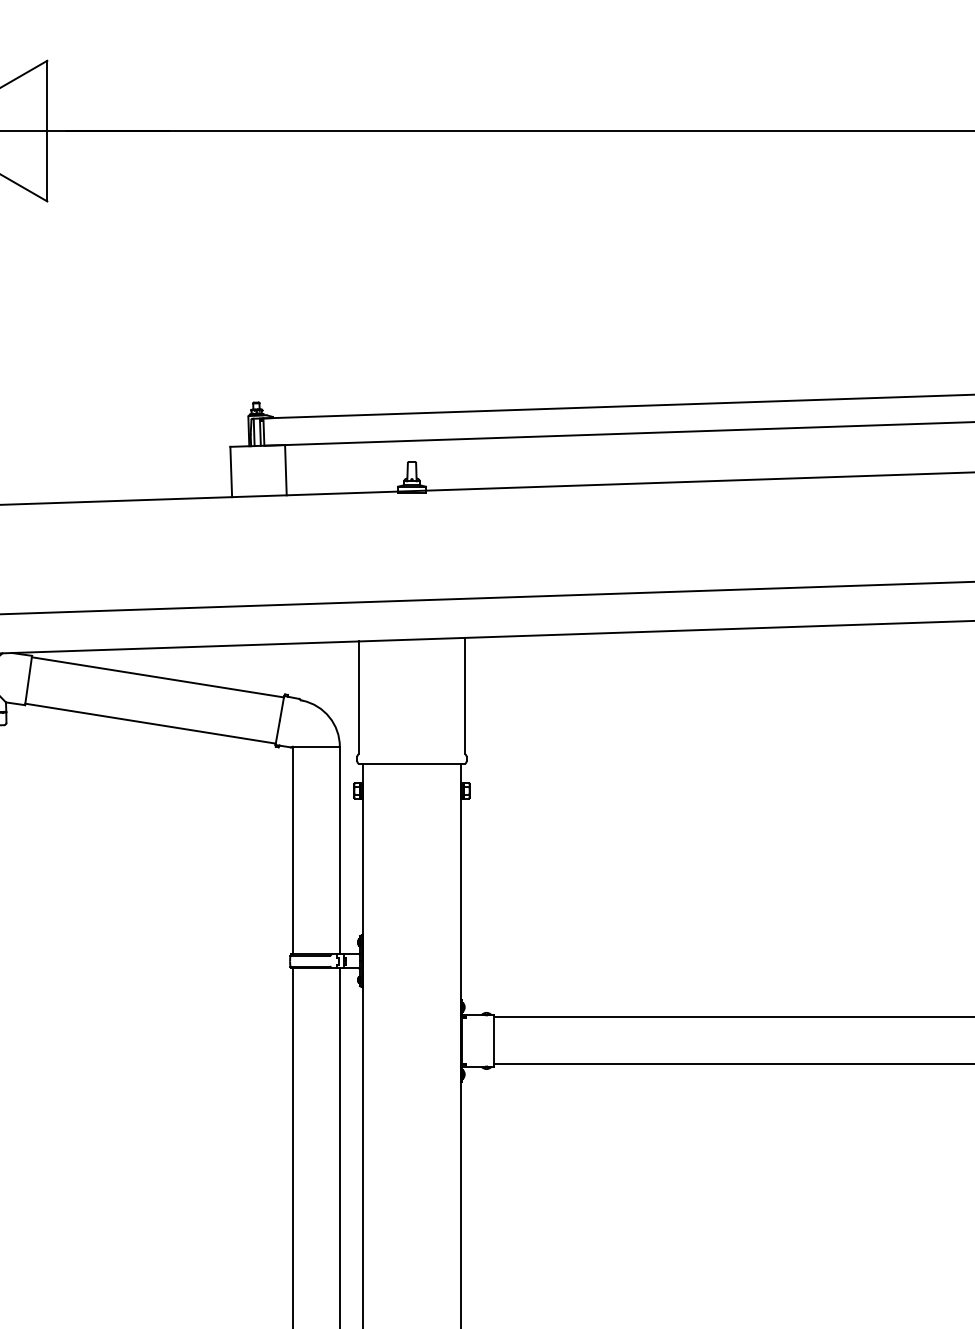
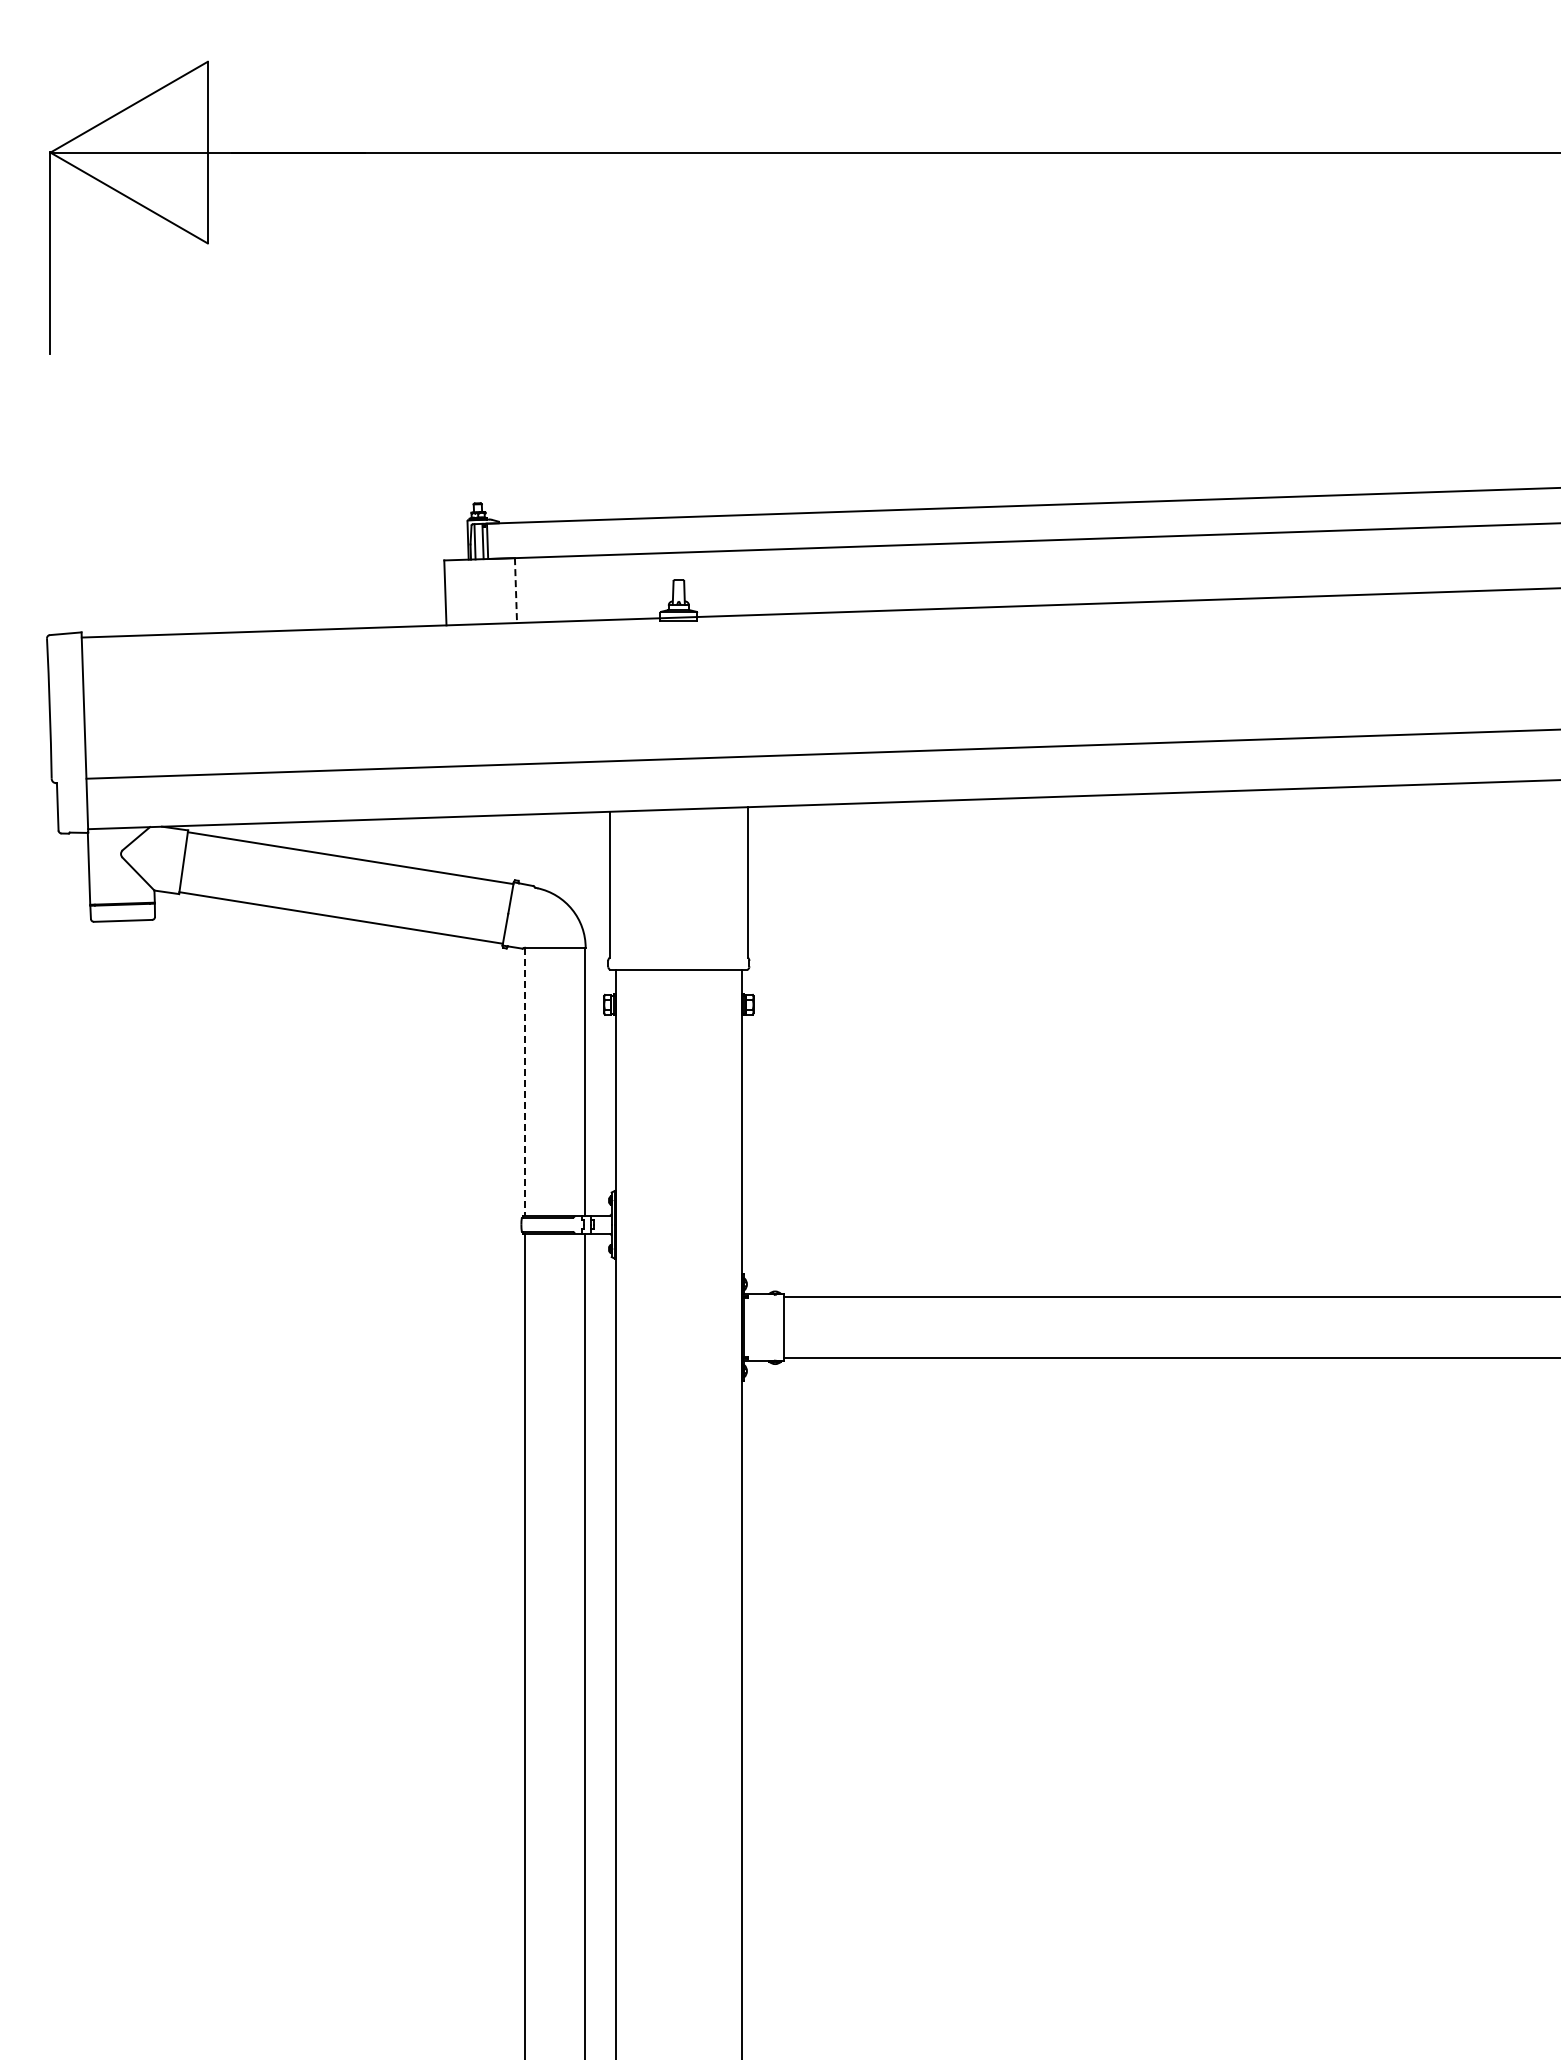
line: (285, 470) -> (515, 590), solid -> dashed
line: (292, 850) -> (524, 1081), solid -> dashed

